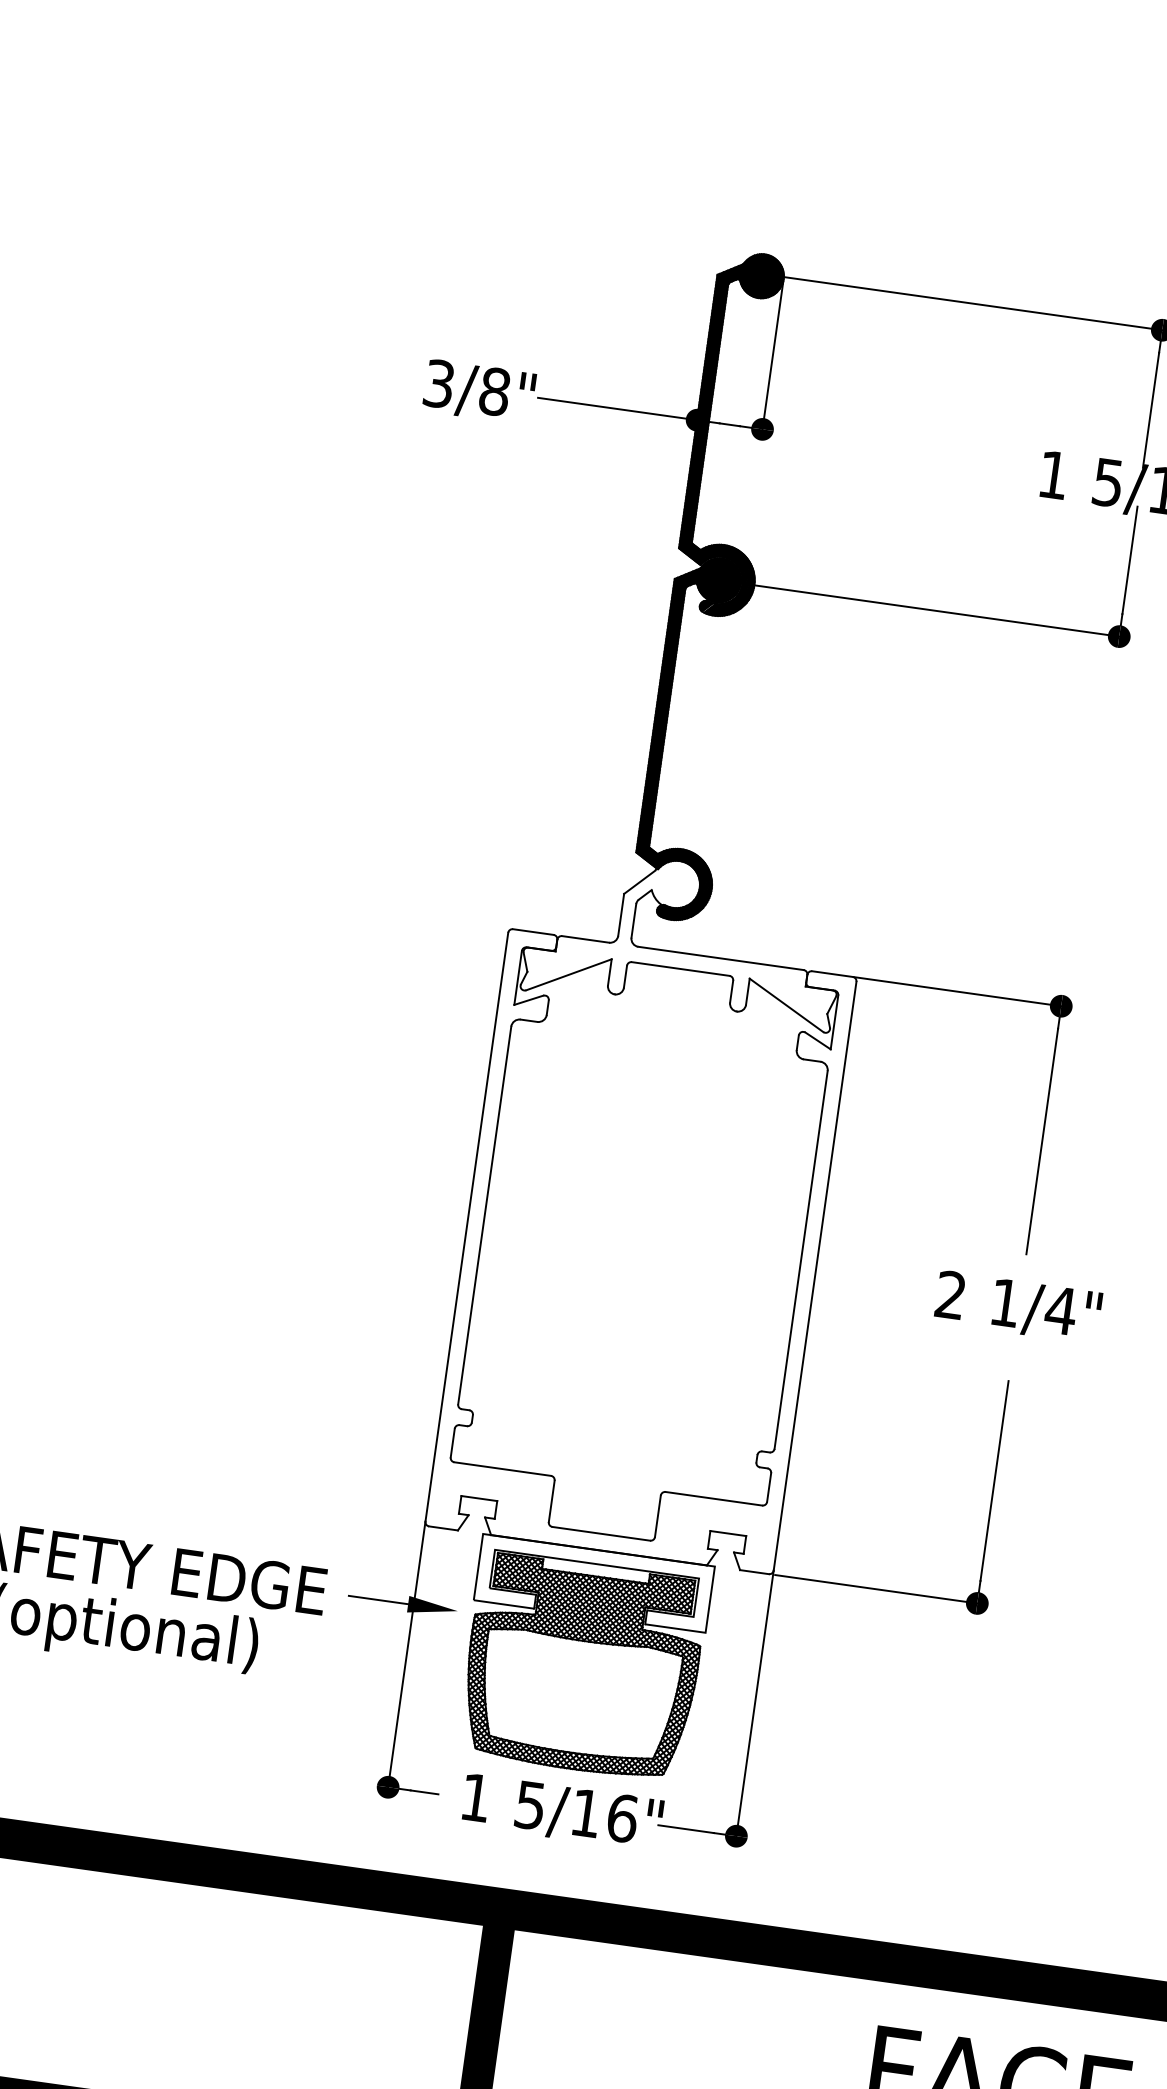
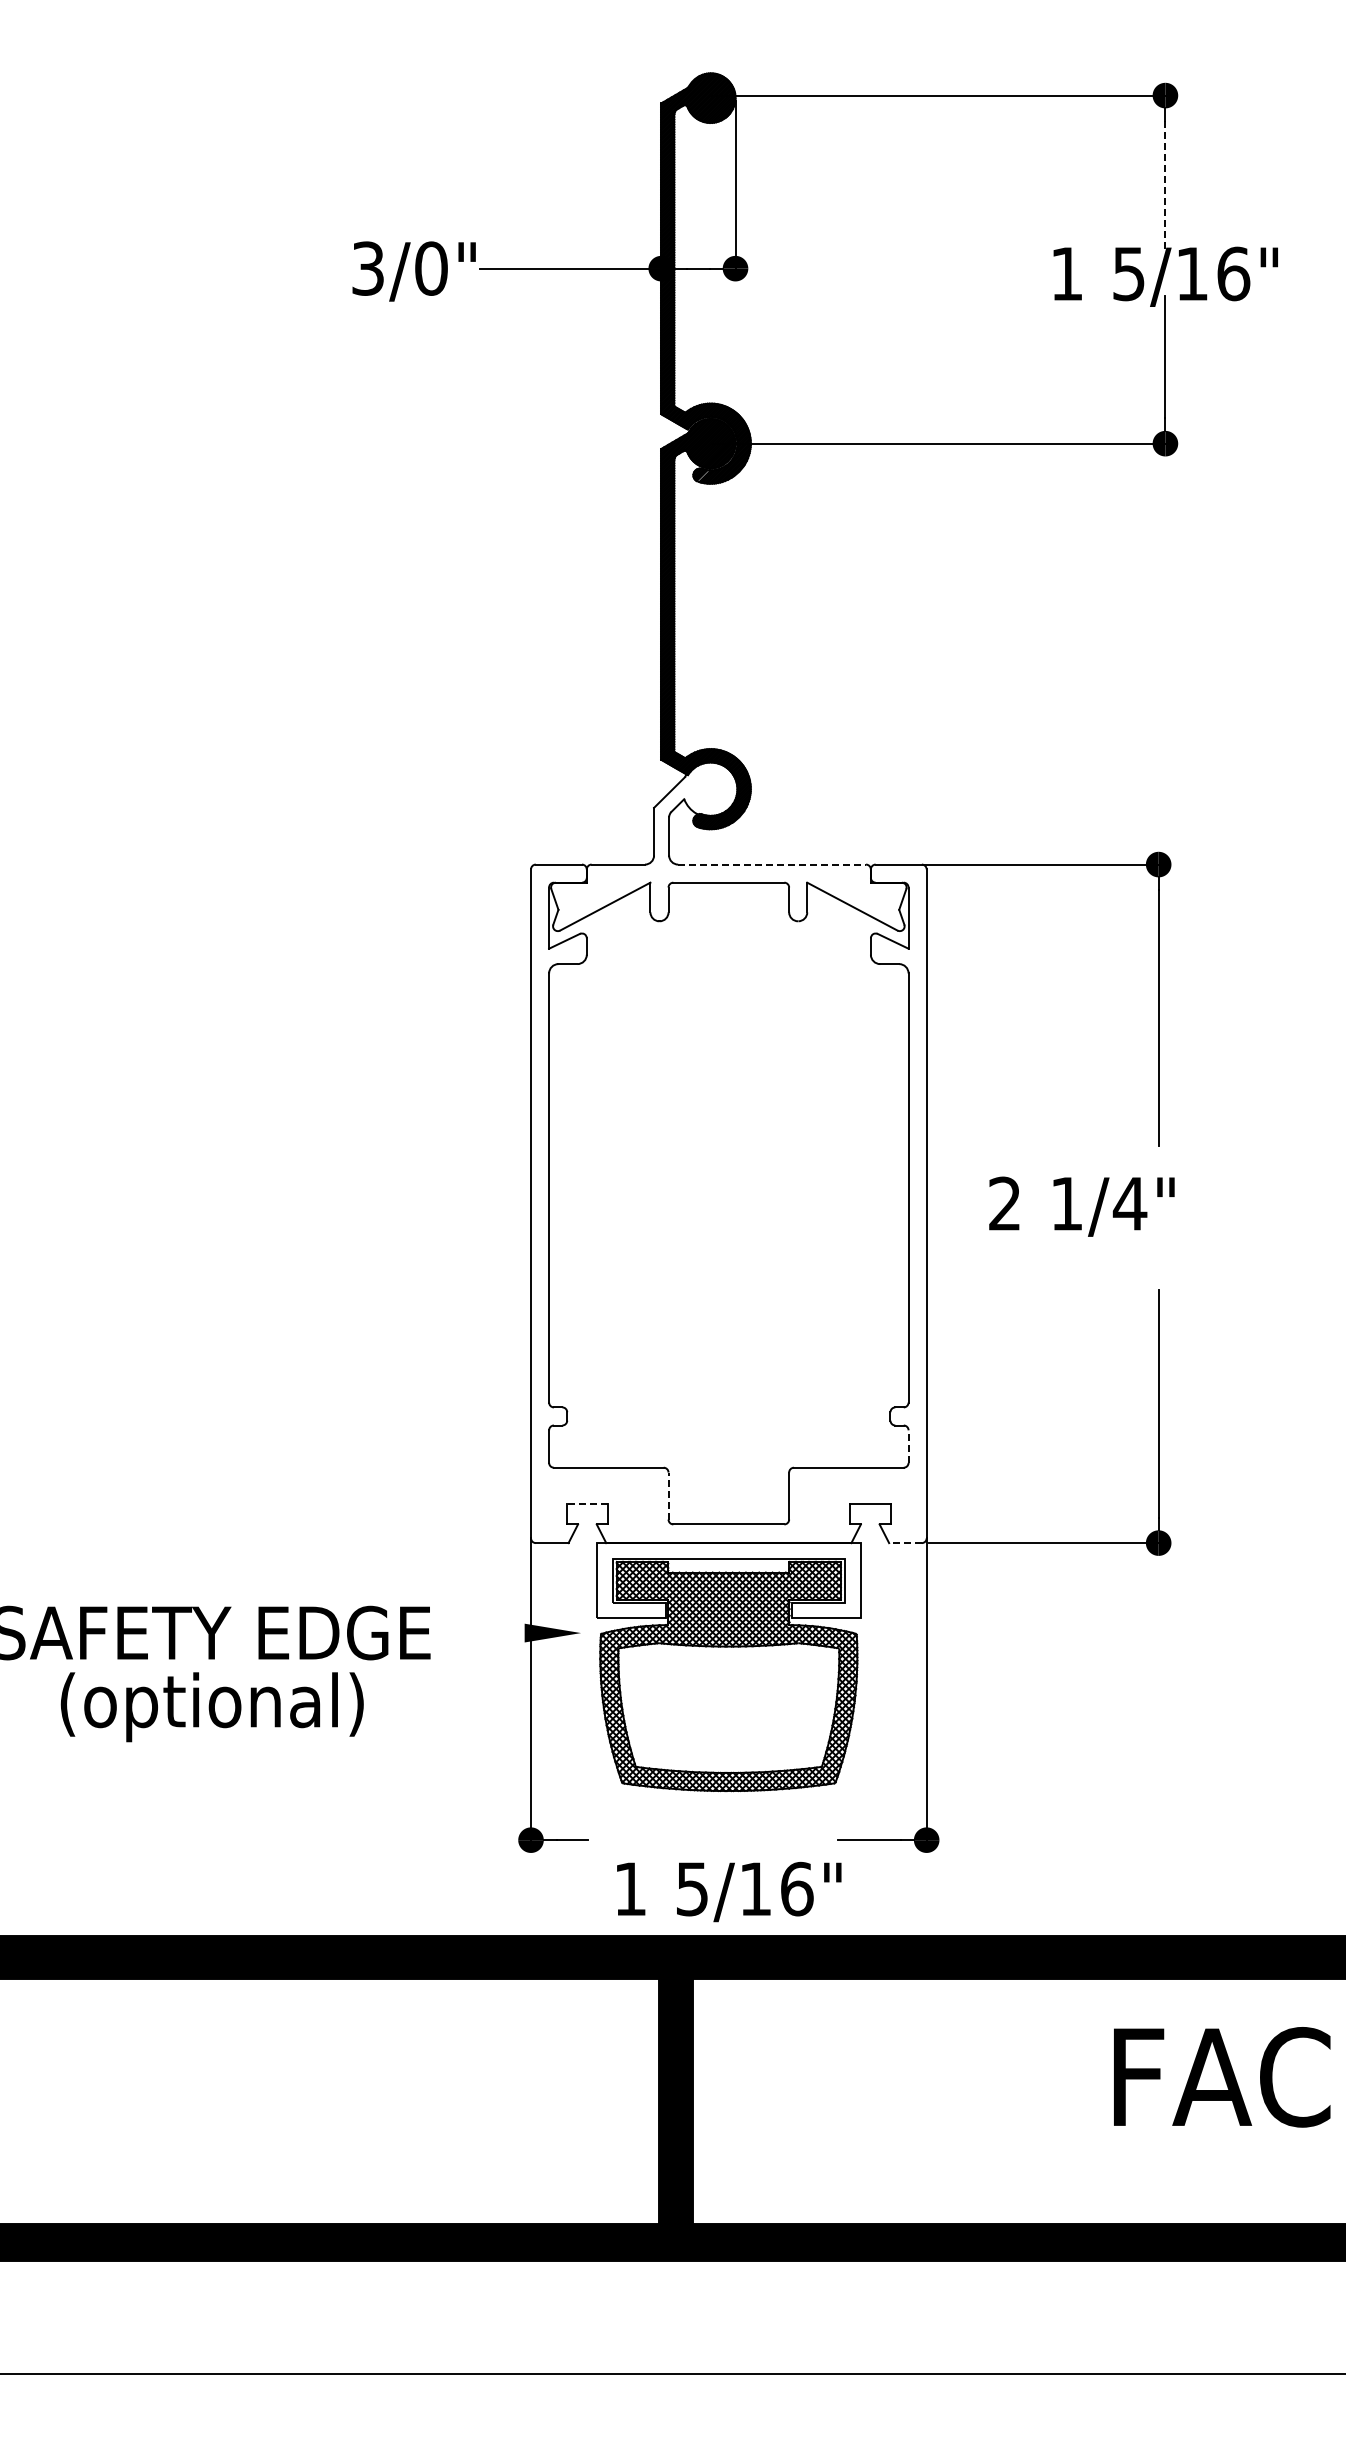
text: (494, 391) -> (431, 268), 3/8" -> 3/0"
line: (1151, 411) -> (1165, 187), solid -> dashed
line: (721, 958) -> (772, 864), solid -> dashed
text: (1017, 1307) -> (1081, 1206), moved
line: (769, 1487) -> (908, 1446), solid -> dashed
line: (478, 1498) -> (586, 1504), solid -> dashed
line: (551, 1501) -> (668, 1496), solid -> dashed
line: (753, 1572) -> (904, 1543), solid -> dashed
line: (378, 1600) -> (490, 1633), removed
text: (562, 1812) -> (729, 1891), moved

